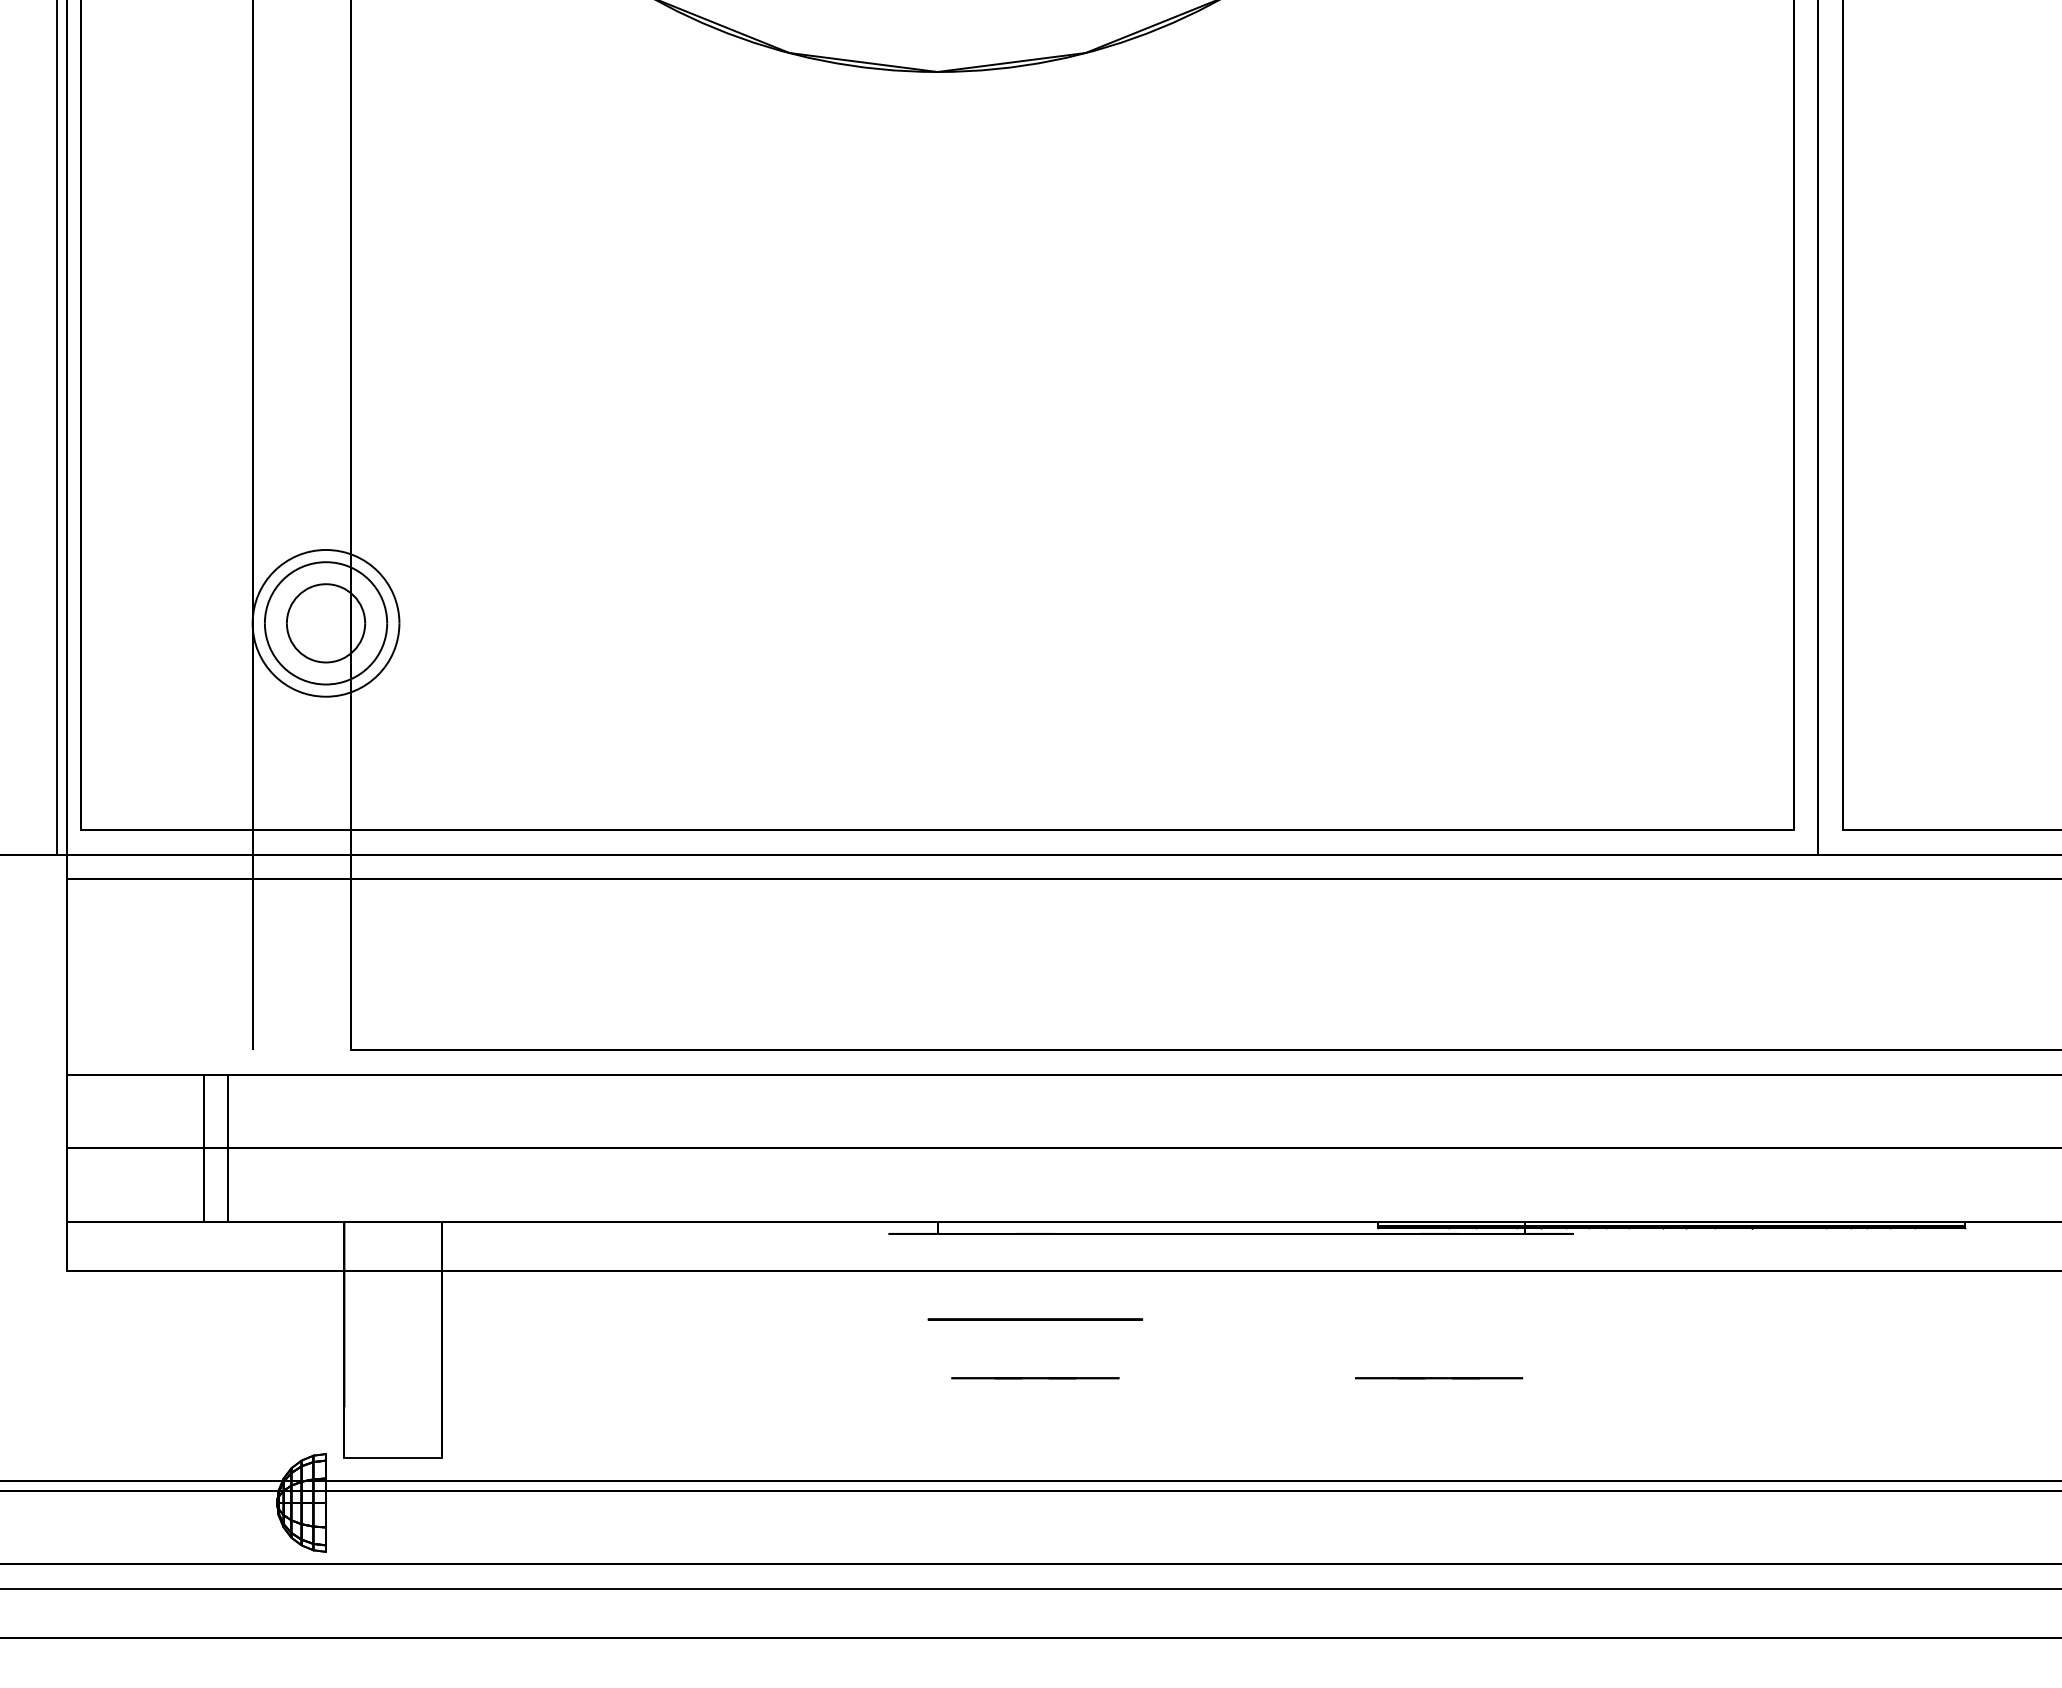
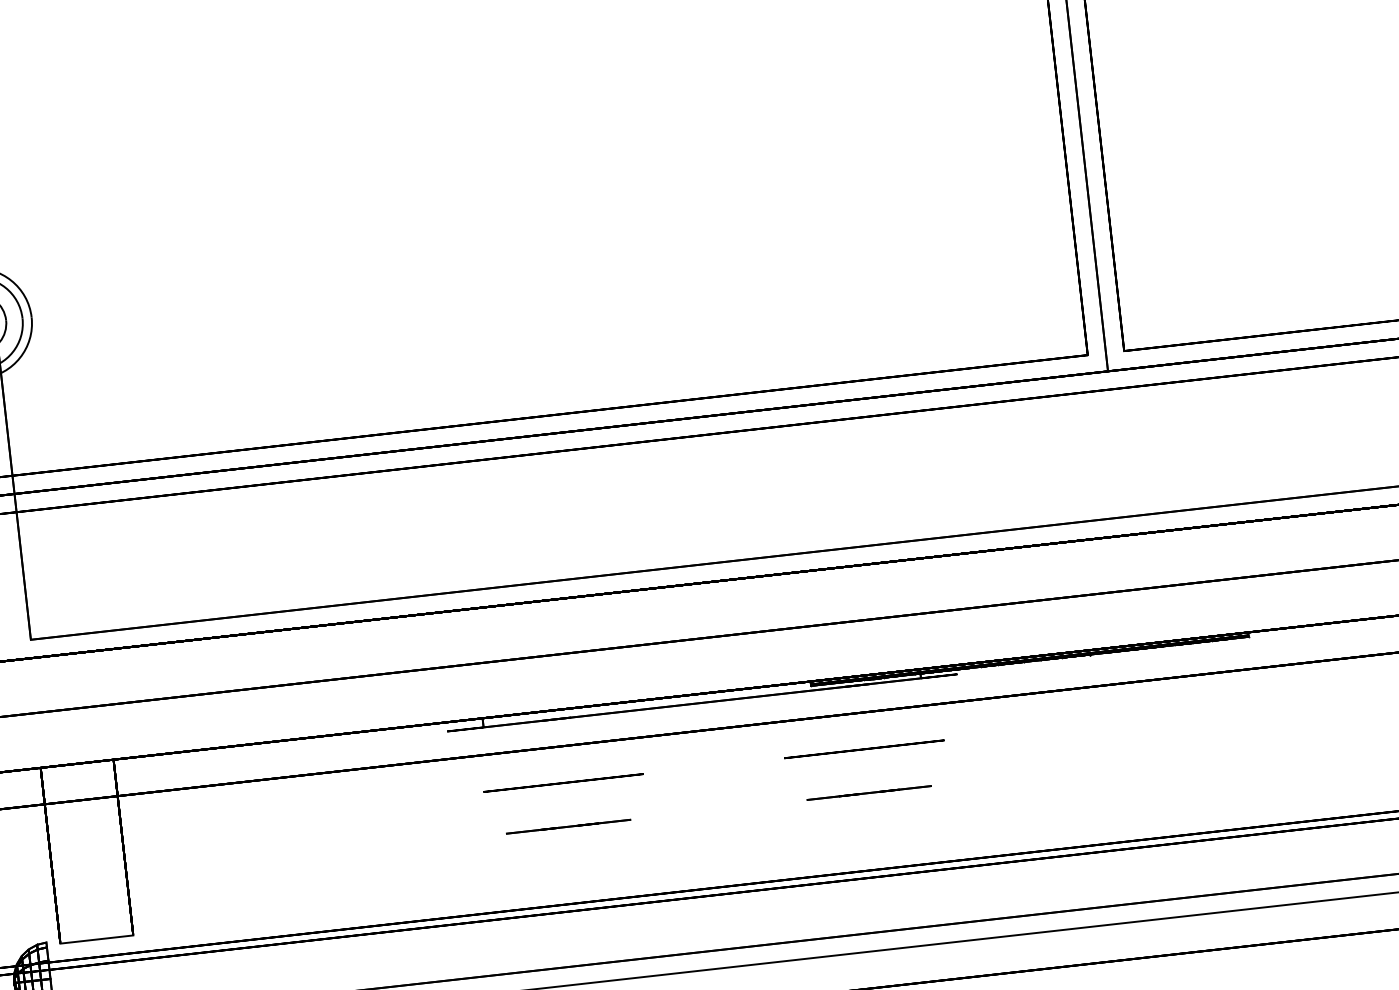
circle: (1438, 1319) -> (863, 749), added

